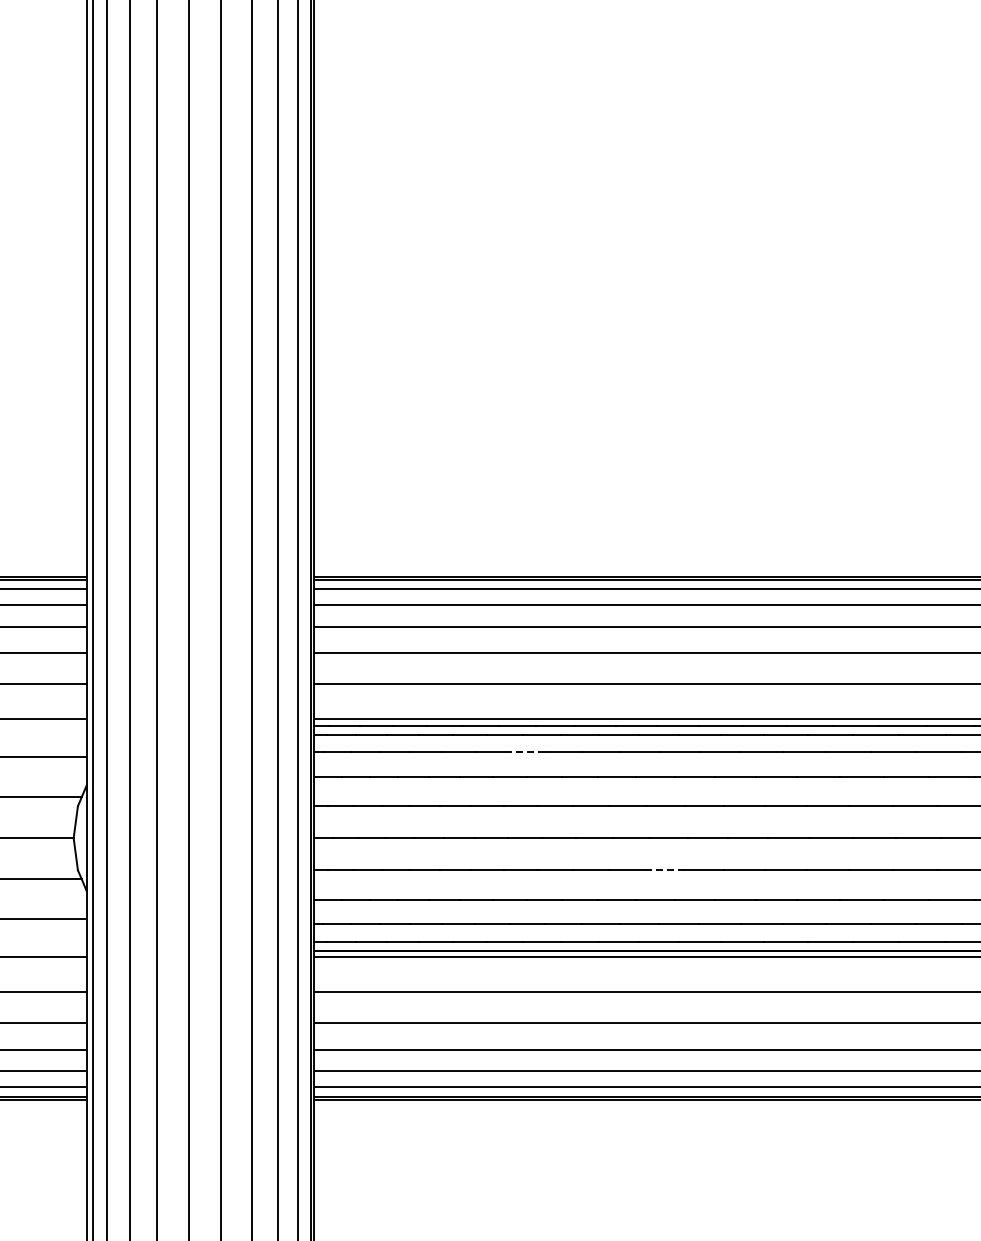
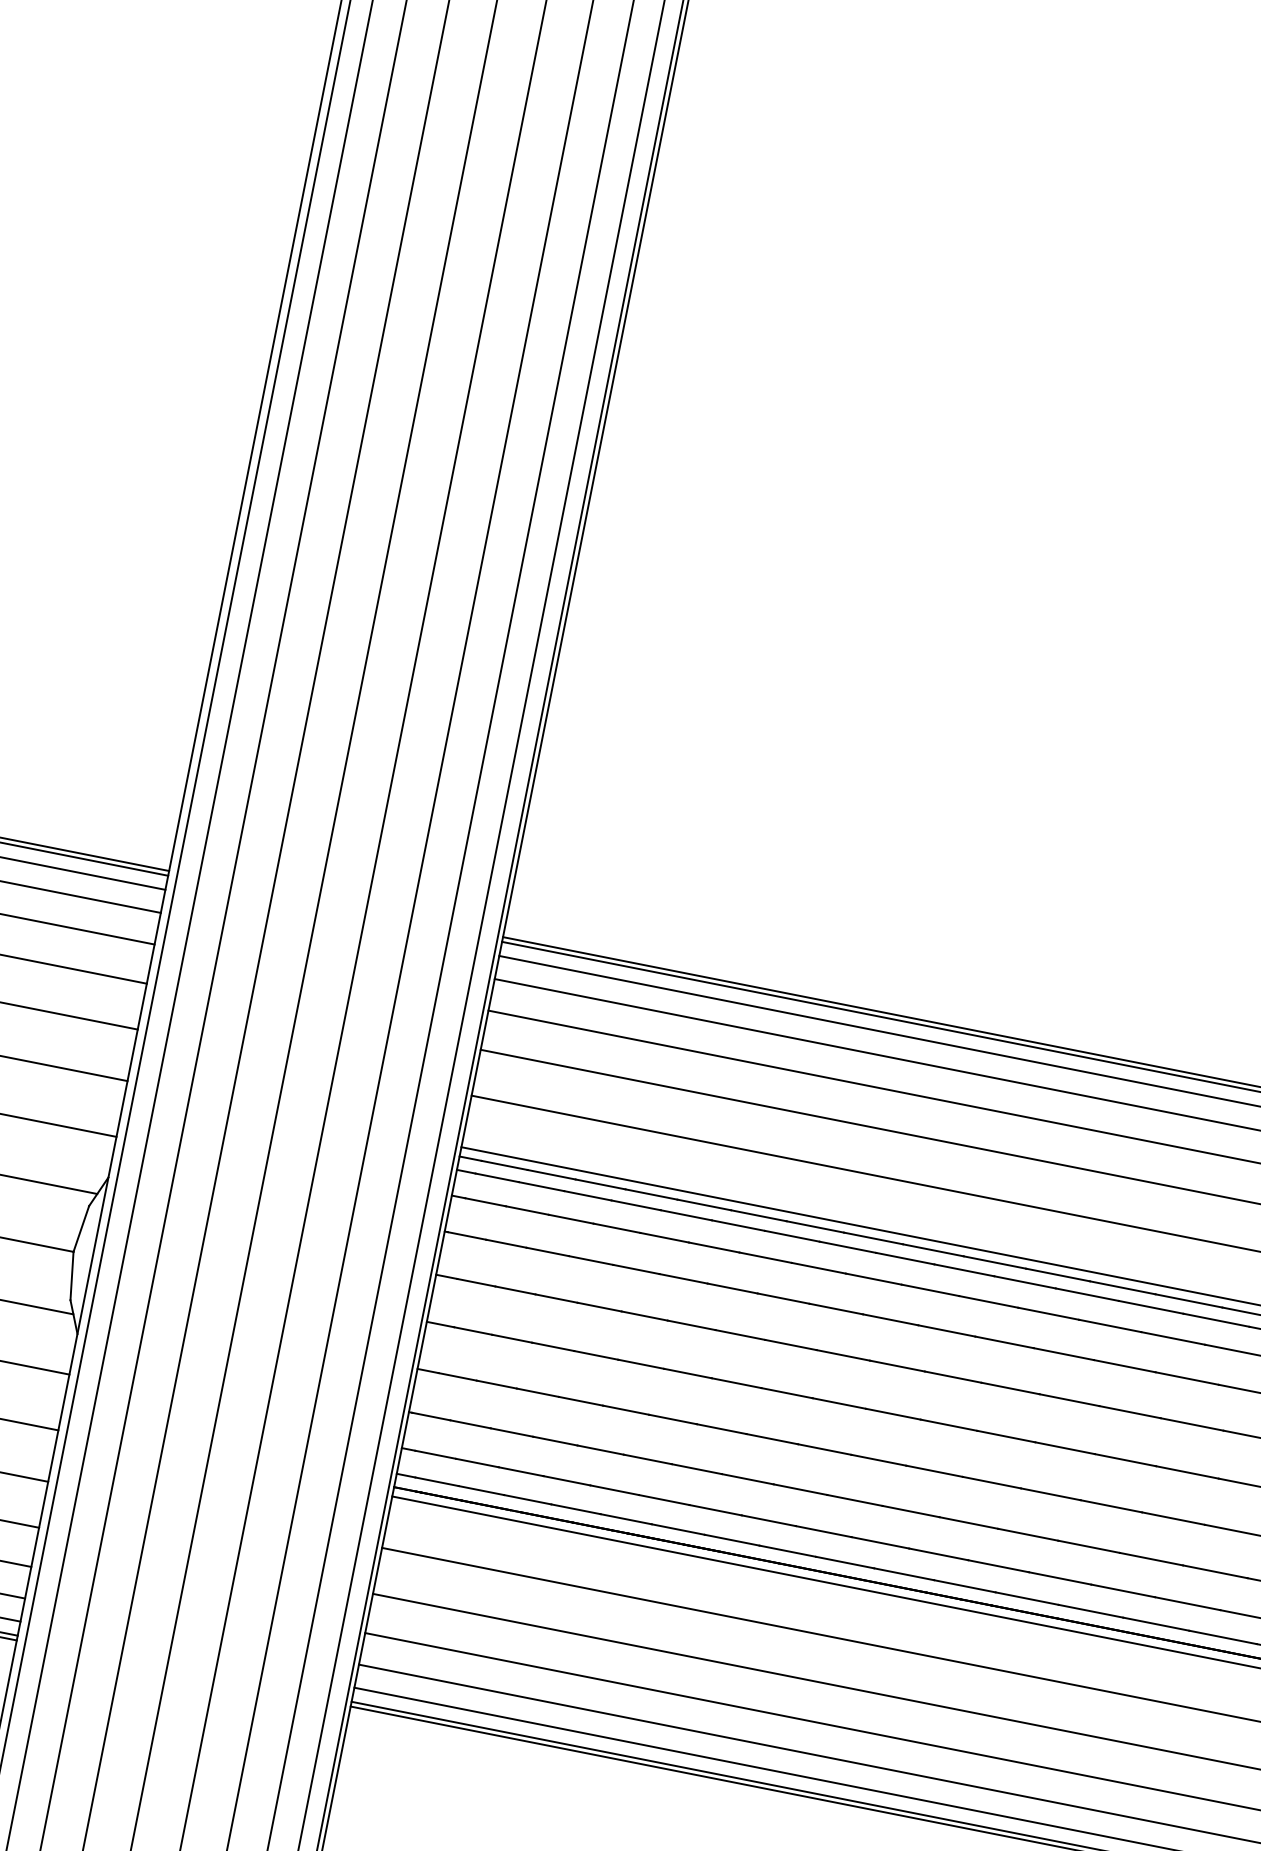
line: (527, 752) -> (765, 1257), dashed -> solid
line: (665, 870) -> (934, 1471), dashed -> solid

